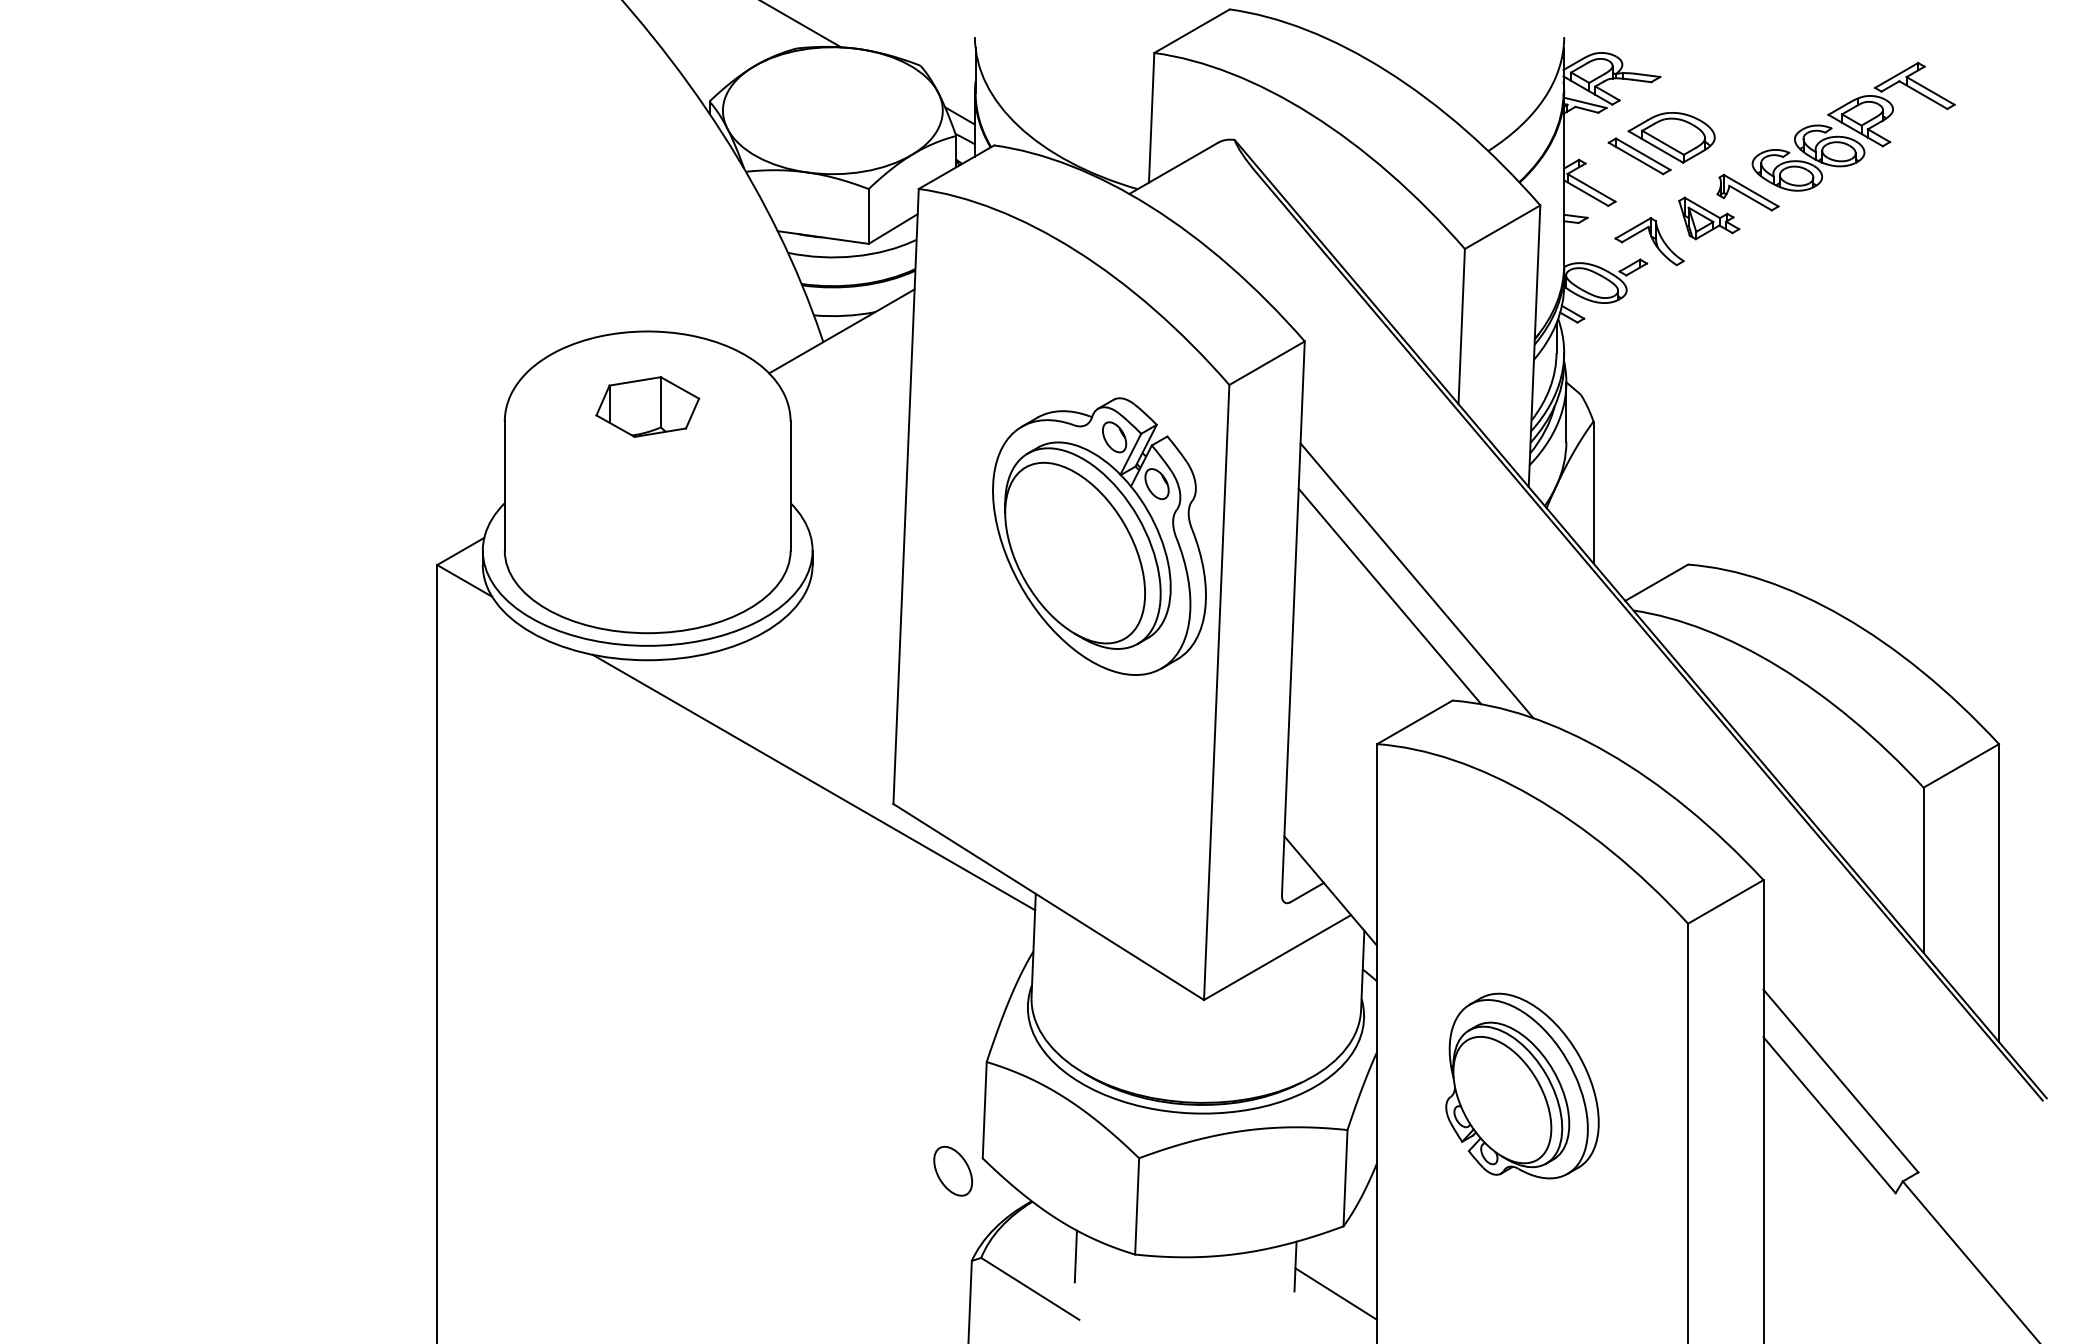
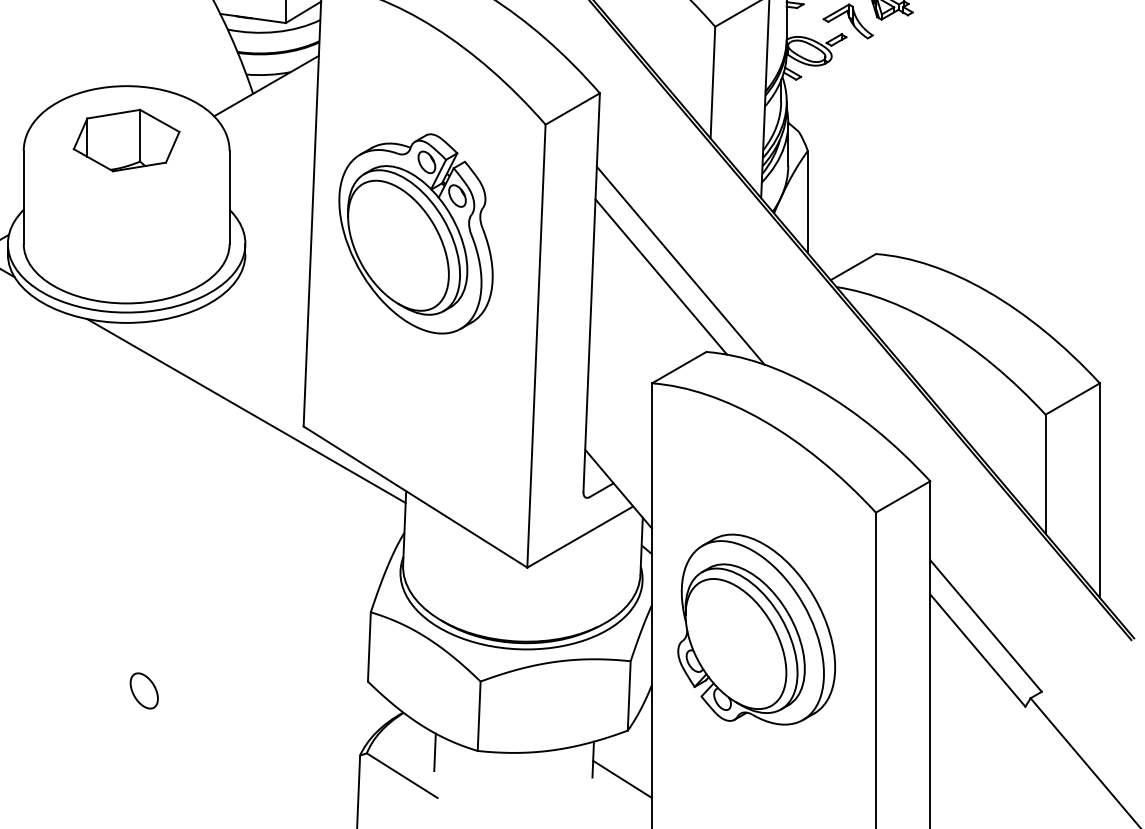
part: (647, 406) -> (126, 140), size x1.43
part: (1099, 536) -> (416, 233), moved
part: (1522, 1085) -> (756, 629), size x1.43
part: (952, 1170) -> (143, 690), moved

